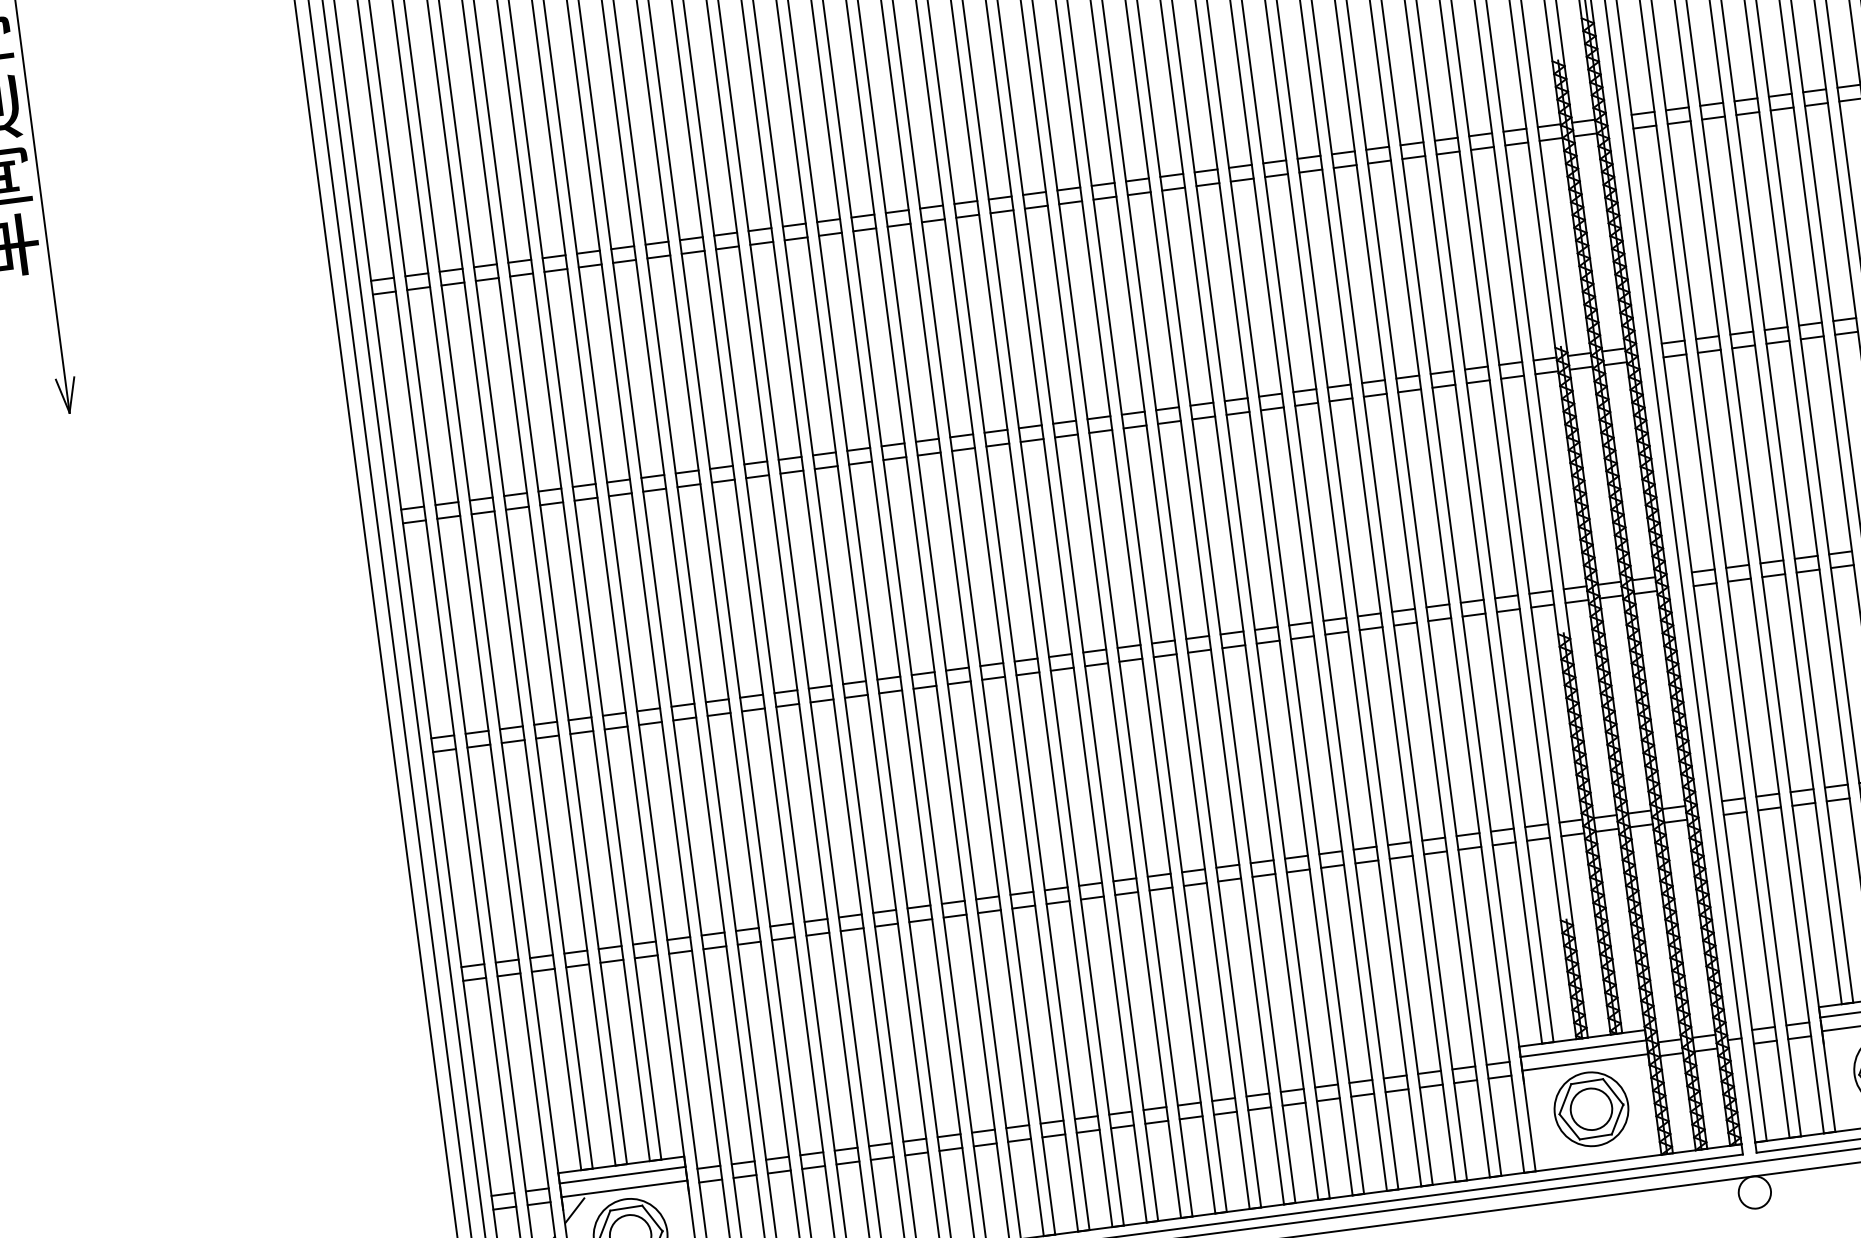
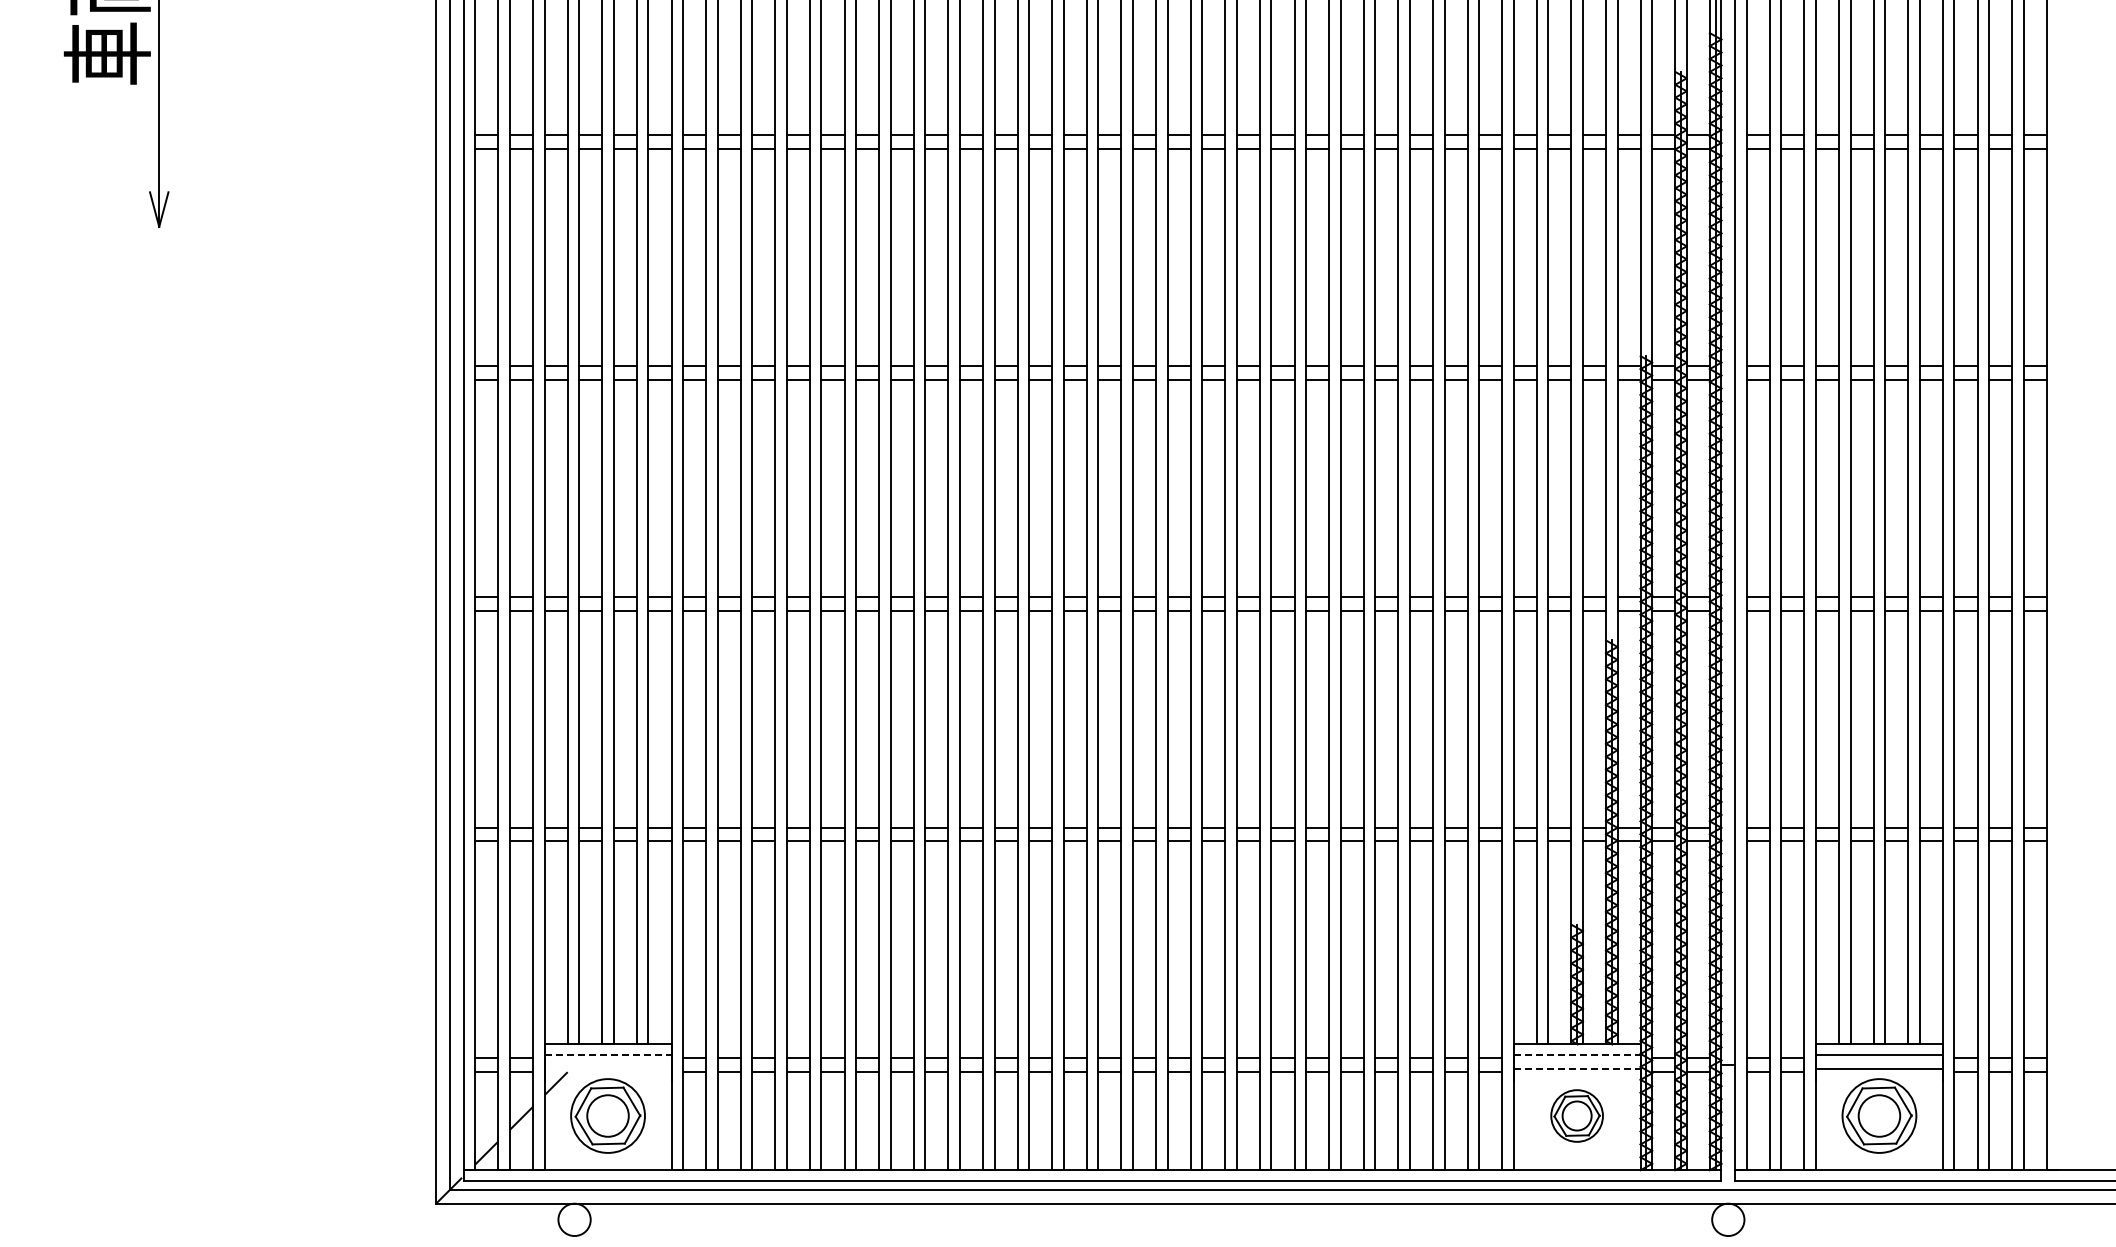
line: (1583, 1048) -> (1577, 1054), solid -> dashed
line: (1585, 1062) -> (1577, 1068), solid -> dashed
part: (1590, 1108) -> (1576, 1115), size x0.7
line: (623, 1174) -> (608, 1054), solid -> dashed
line: (623, 1188) -> (607, 1068), removed

